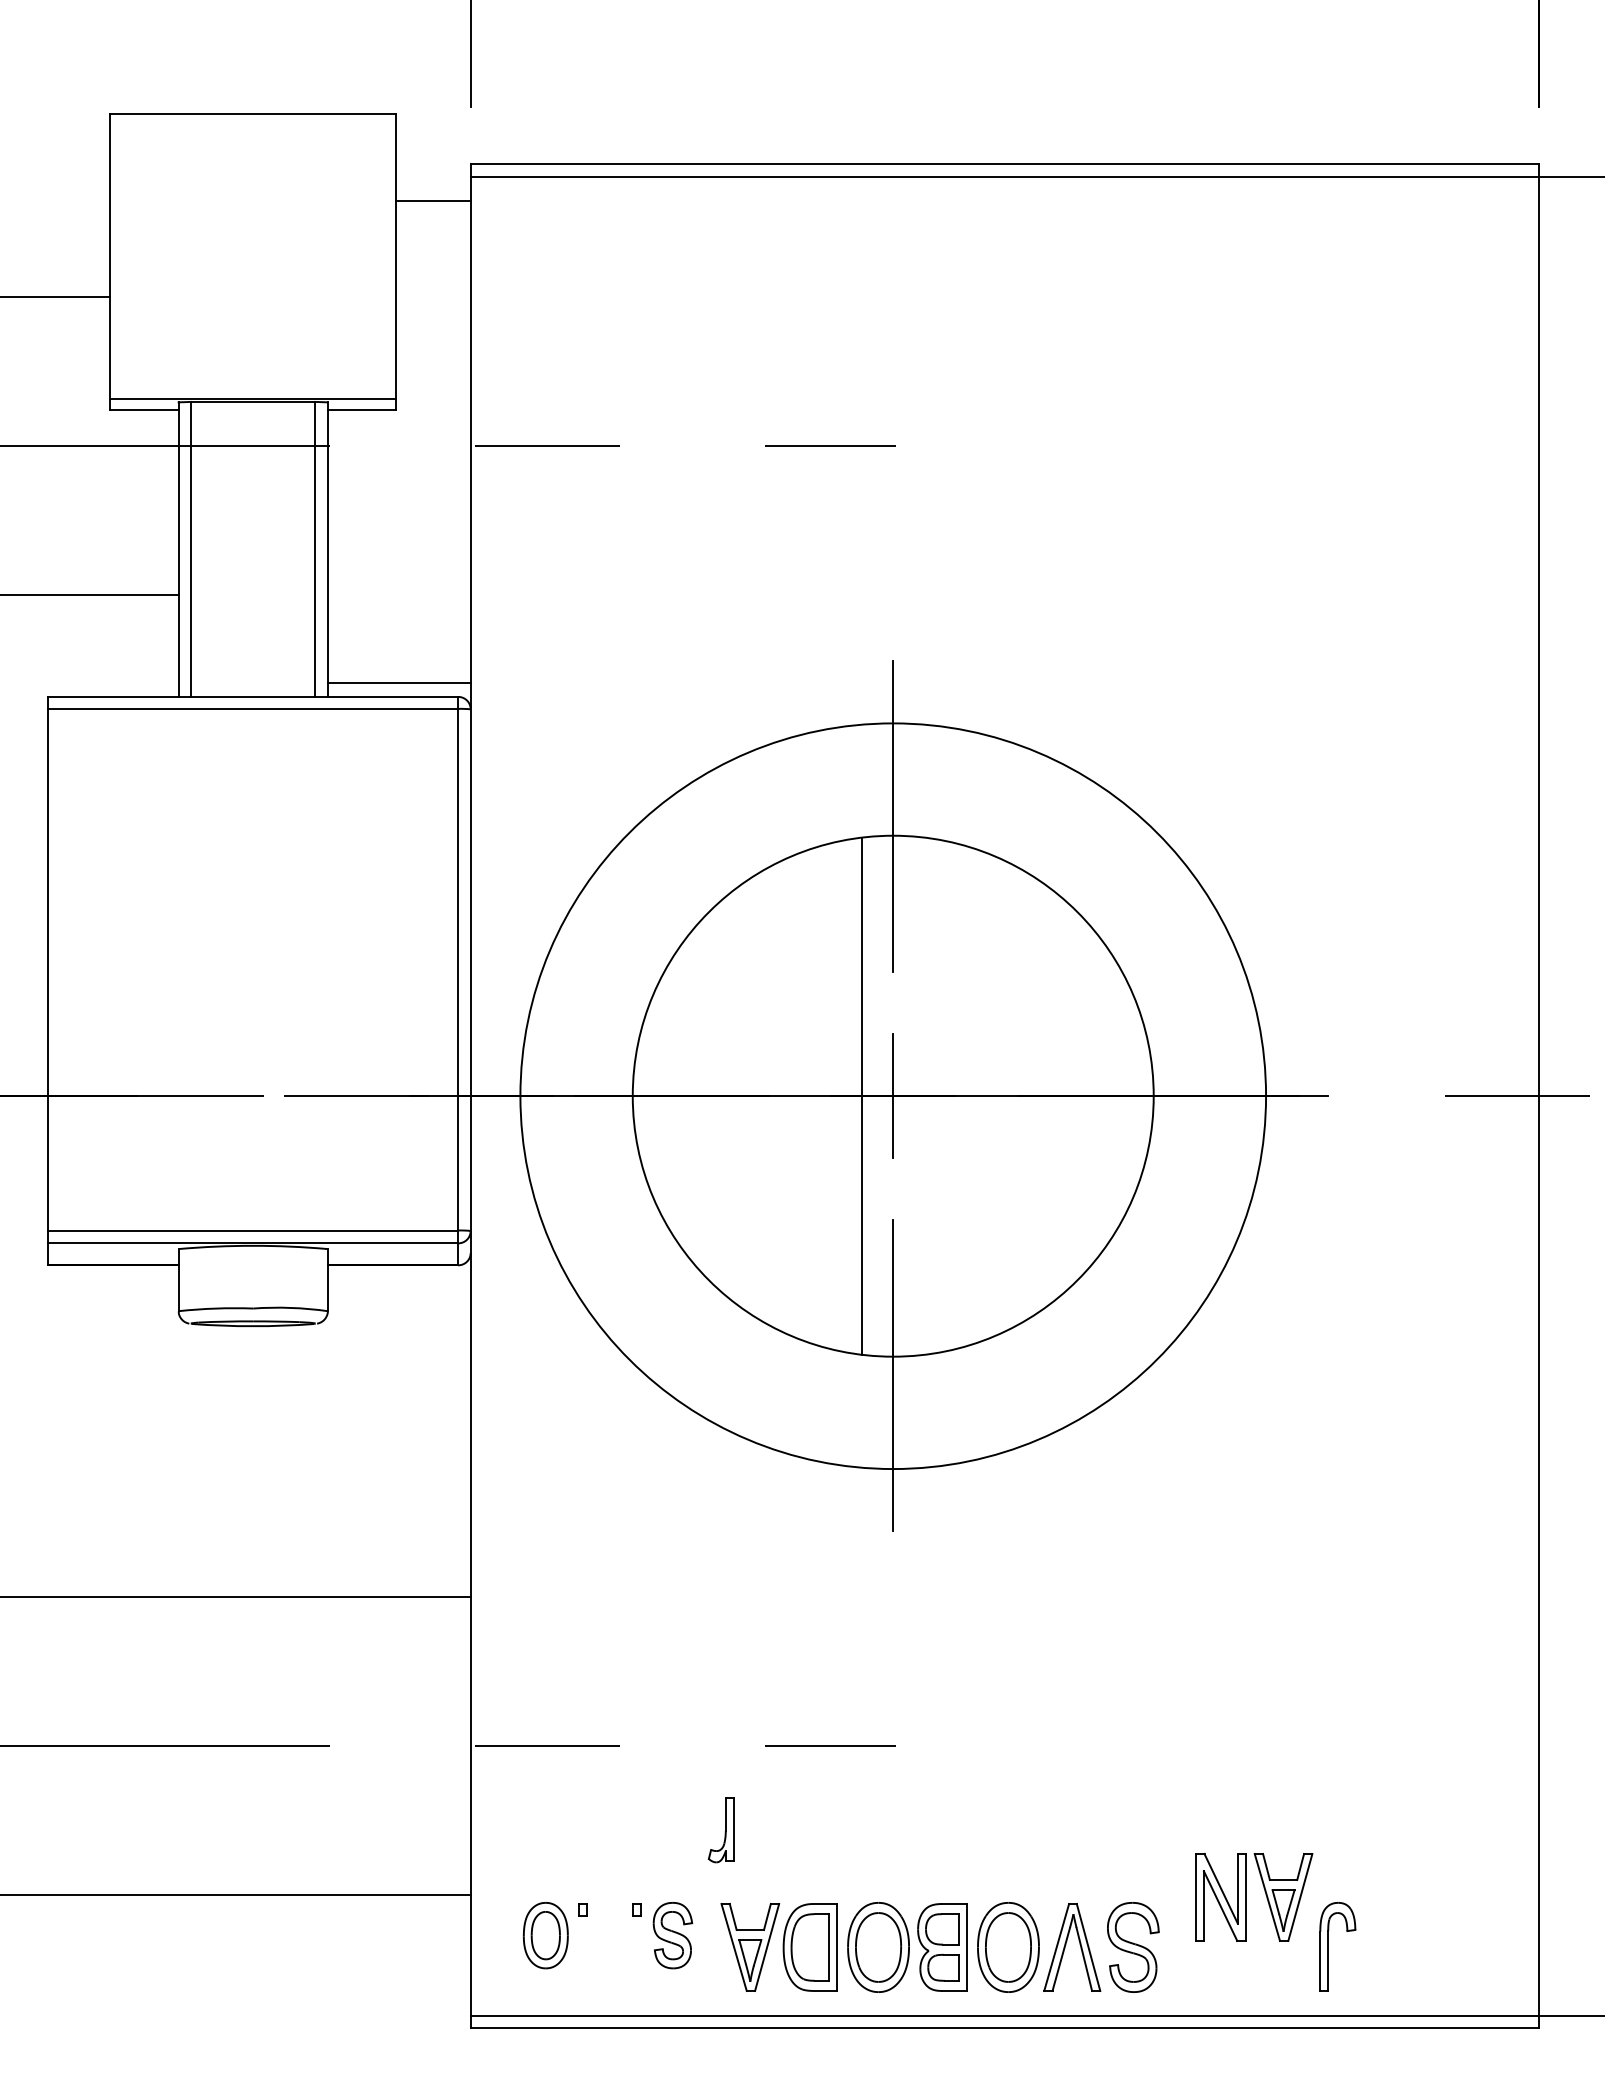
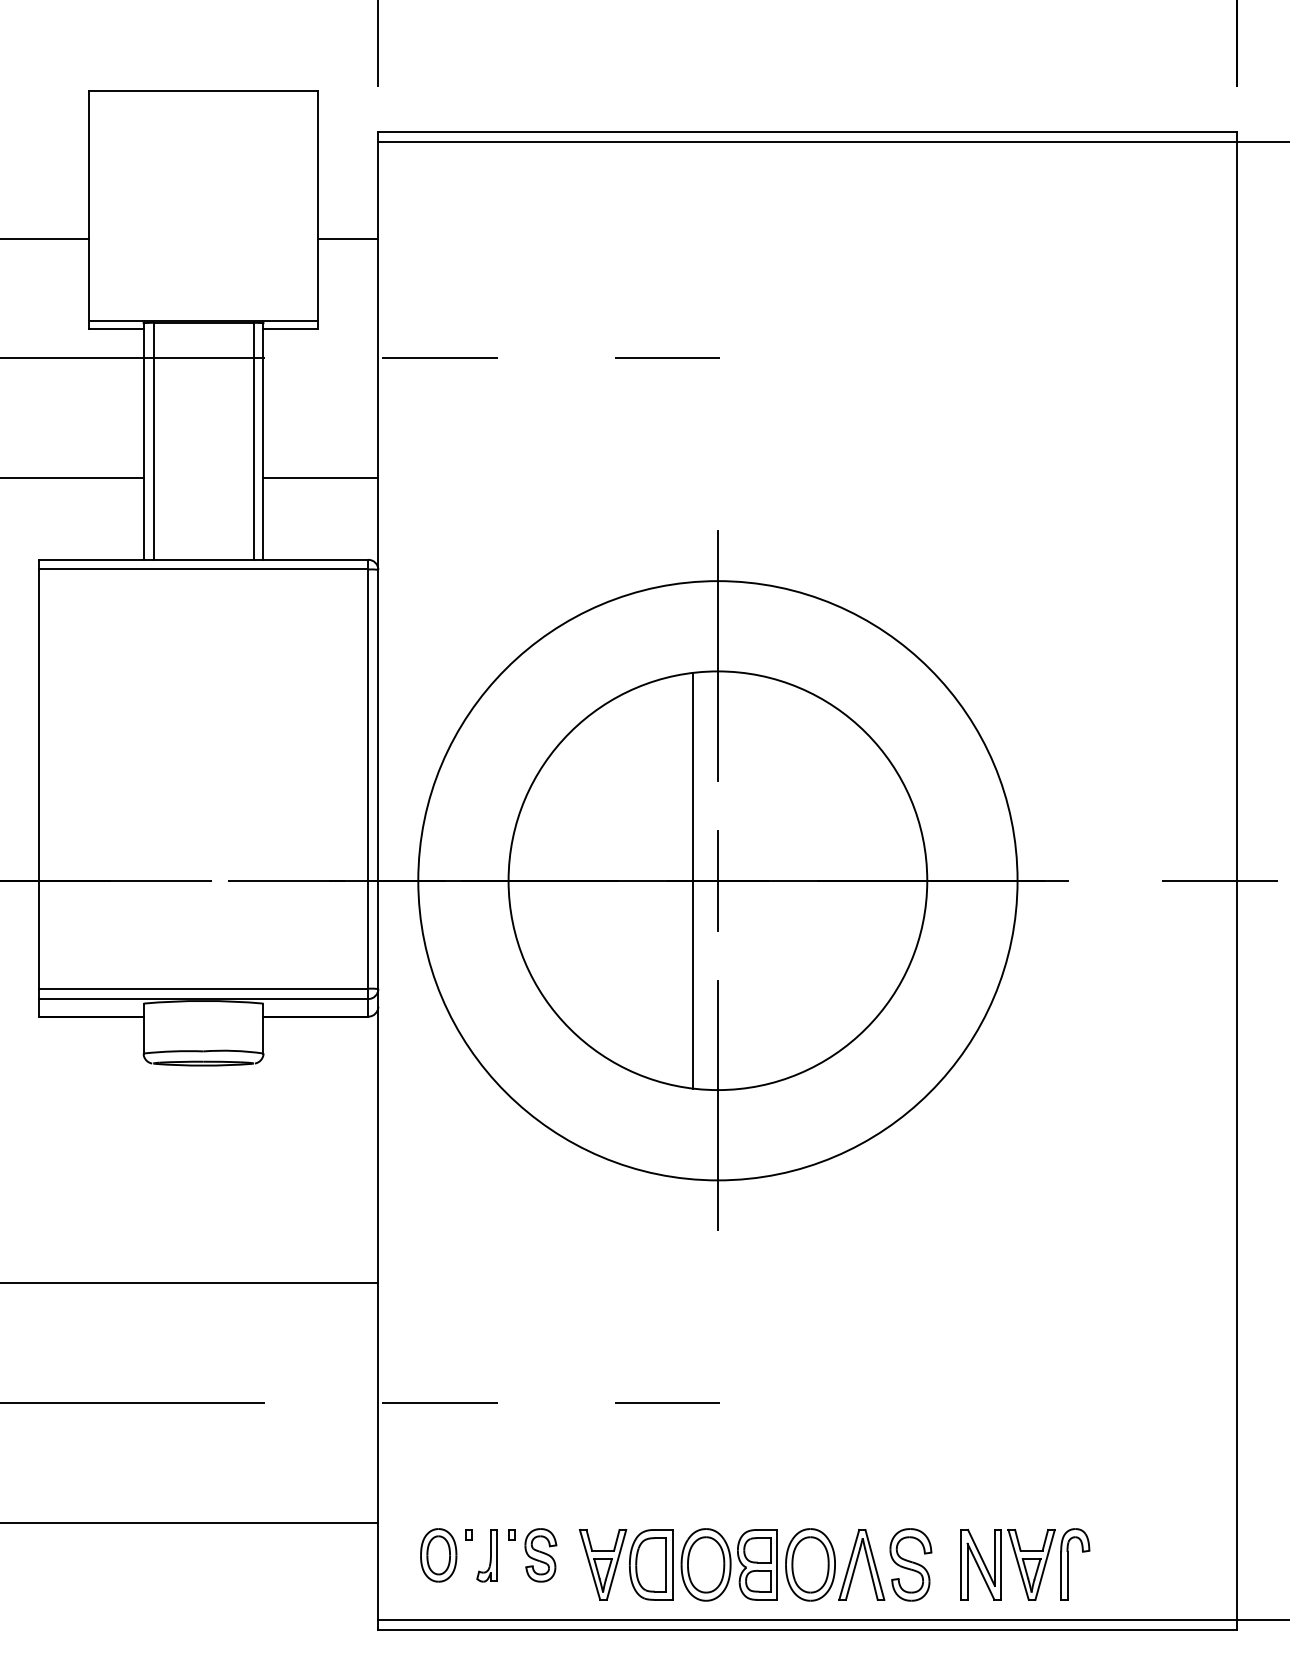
line: (433, 201) -> (348, 238), moved
line: (398, 683) -> (320, 478), moved
part: (720, 1830) -> (486, 1556), moved
part: (1246, 1897) -> (1001, 1564), moved

